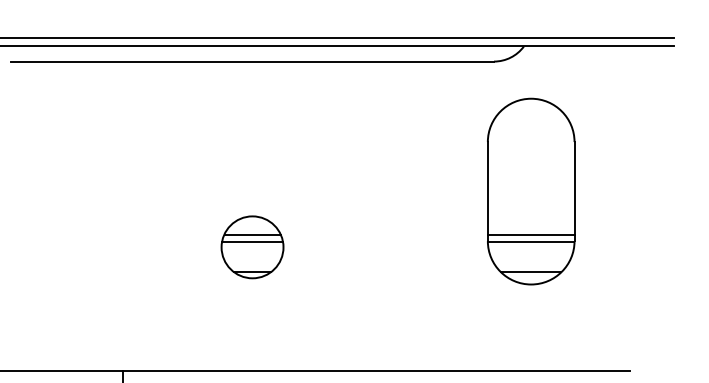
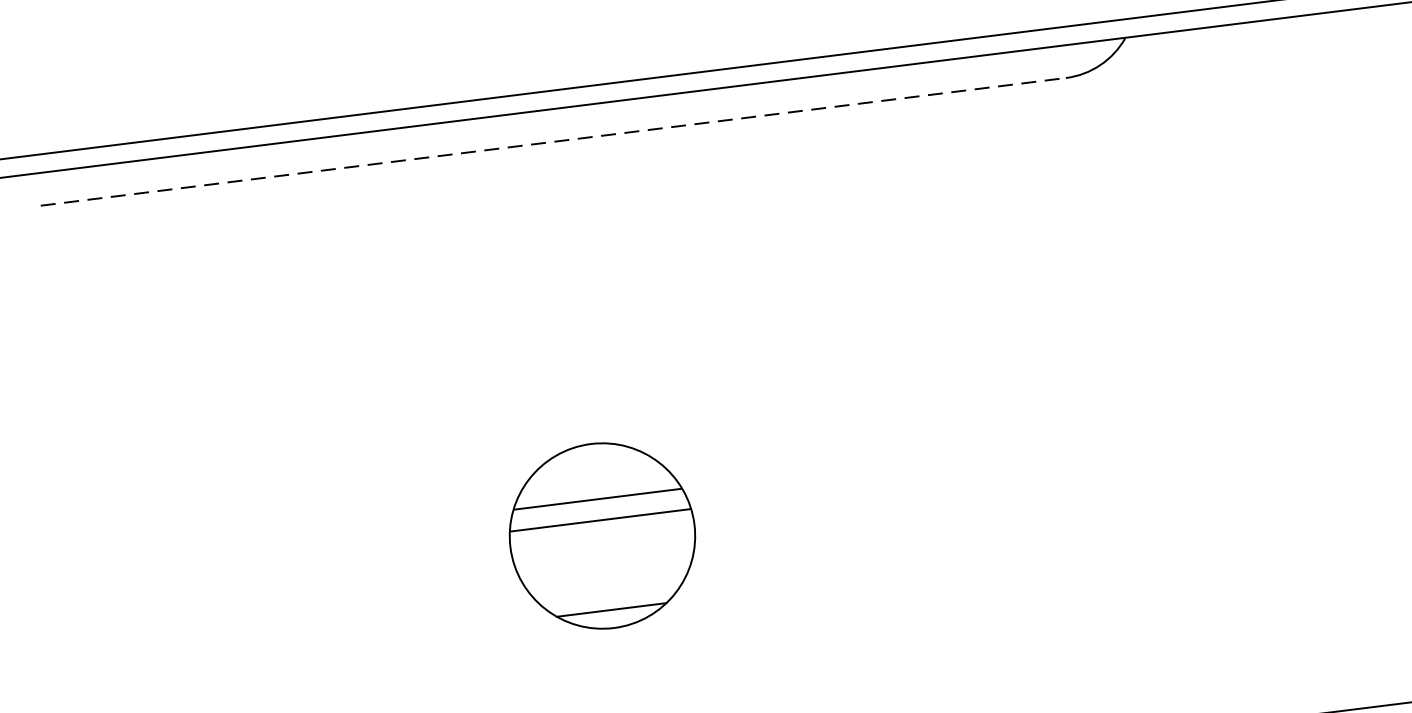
line: (253, 61) -> (555, 141), solid -> dashed
part: (531, 191) -> (1179, 343), removed
part: (252, 247) -> (602, 536), size x1.4

